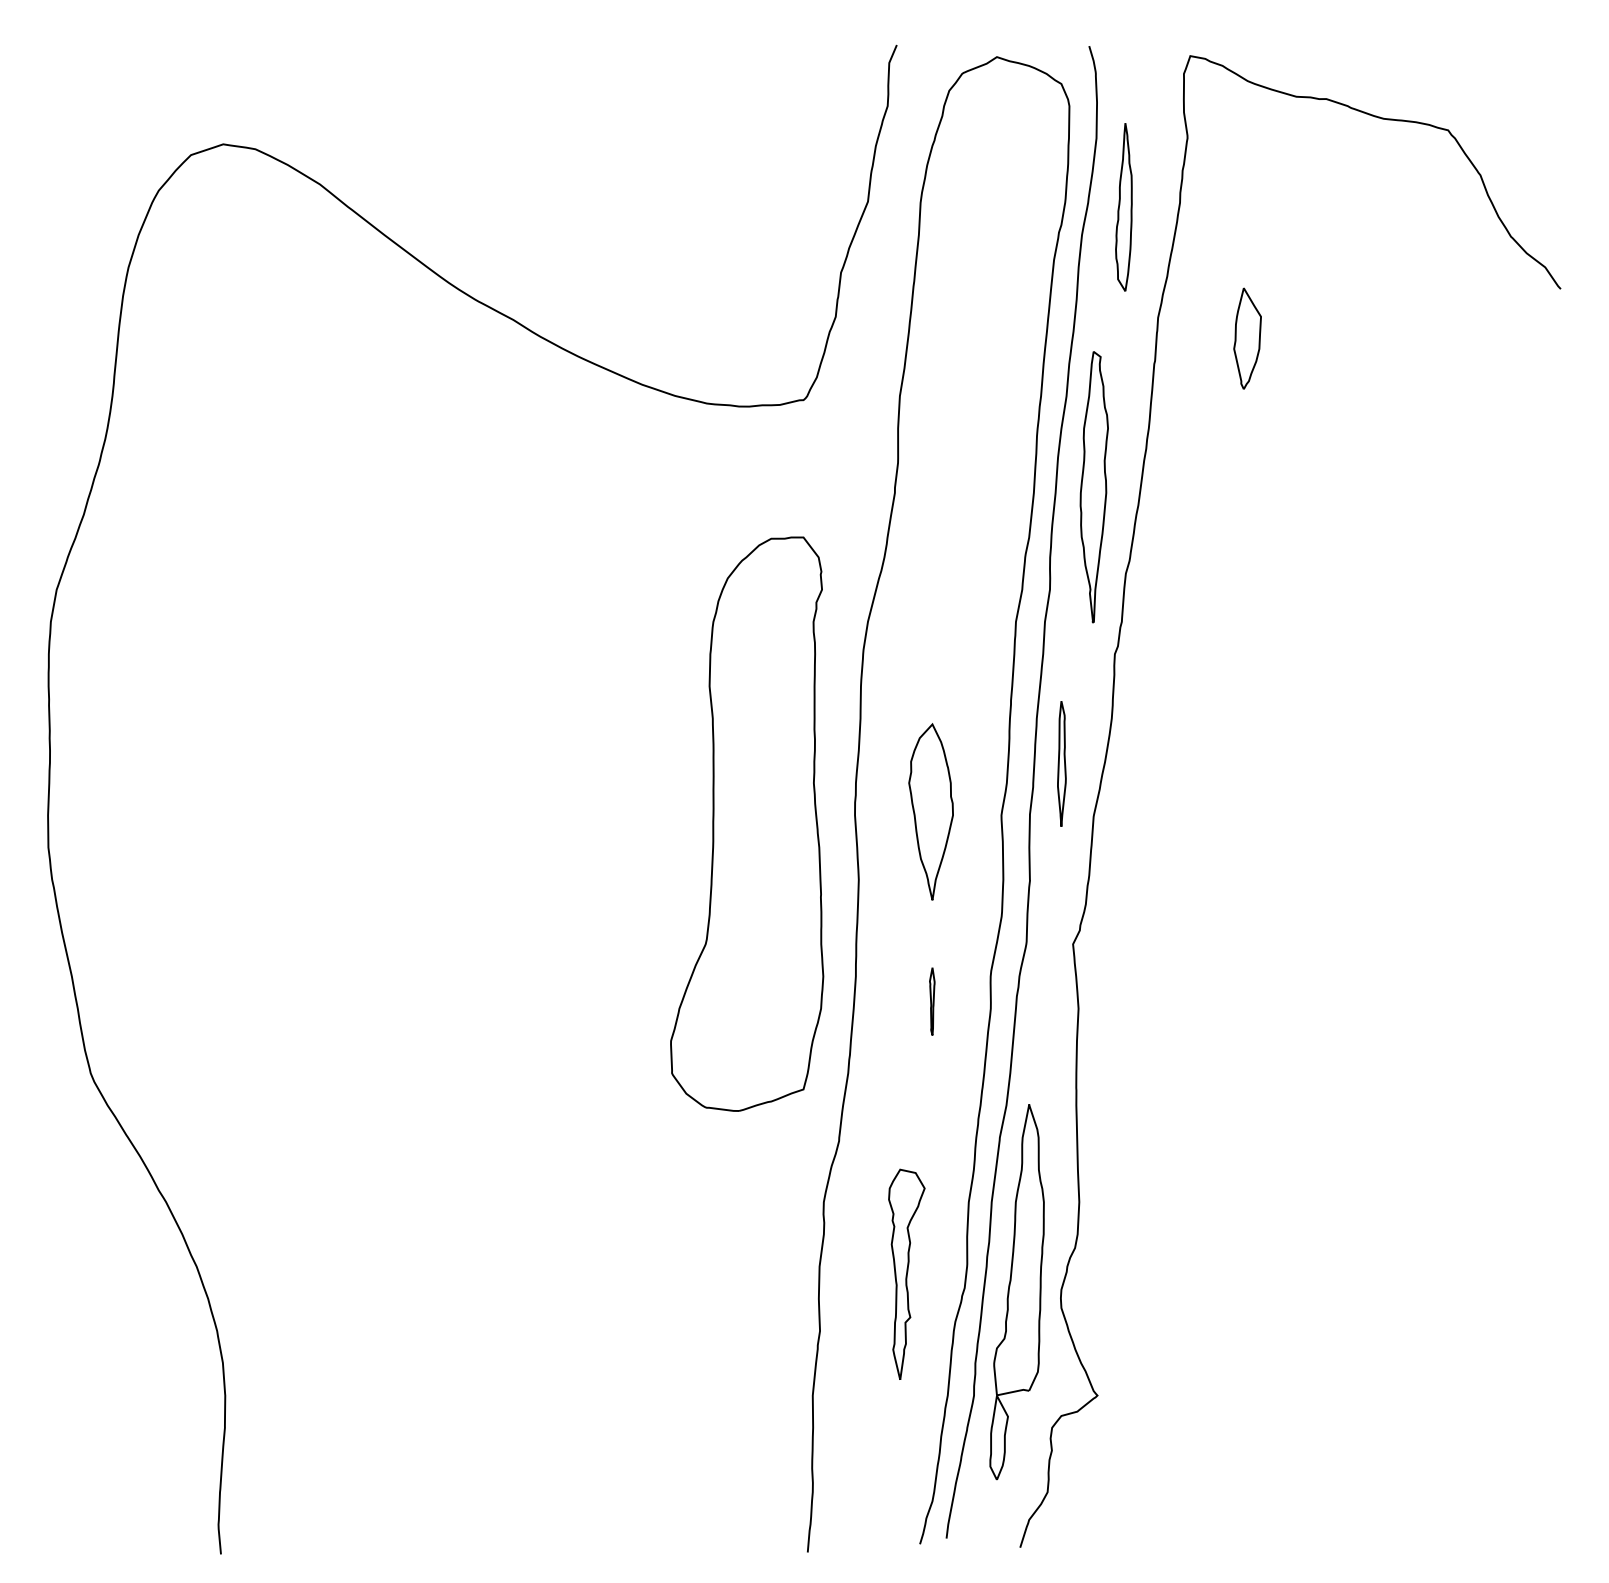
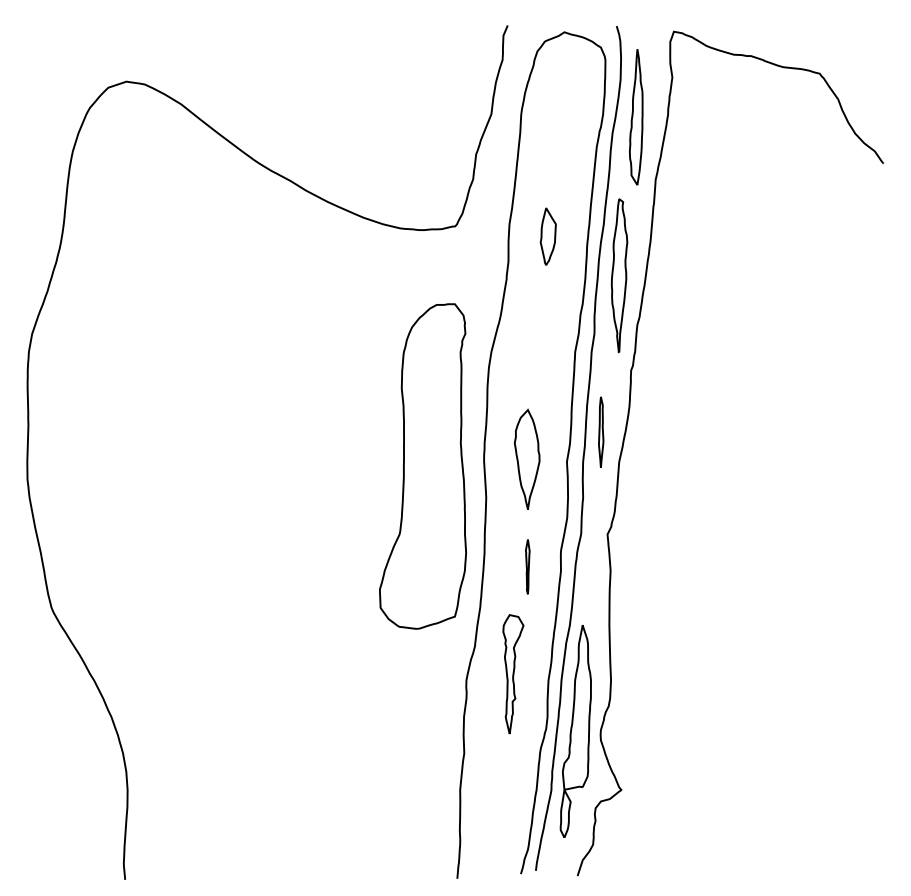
part: (1124, 207) -> (636, 117), size x1.43
part: (1246, 338) -> (547, 236), moved
part: (931, 1000) -> (527, 566), size x1.43
part: (906, 1274) -> (513, 674), moved

